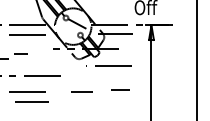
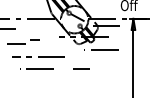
line: (26, 34) -> (39, 25), removed
line: (120, 88) -> (110, 66), removed
line: (31, 102) -> (43, 76), removed

